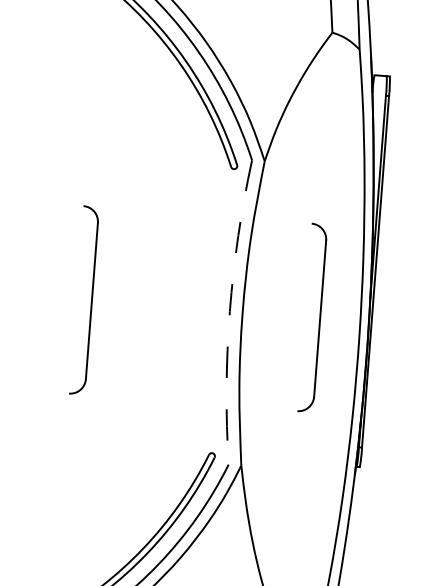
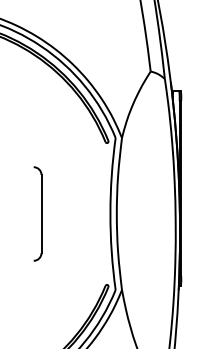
arc: (229, 312) -> (110, 214), dashed -> solid
part: (312, 316) -> (151, 213), removed

